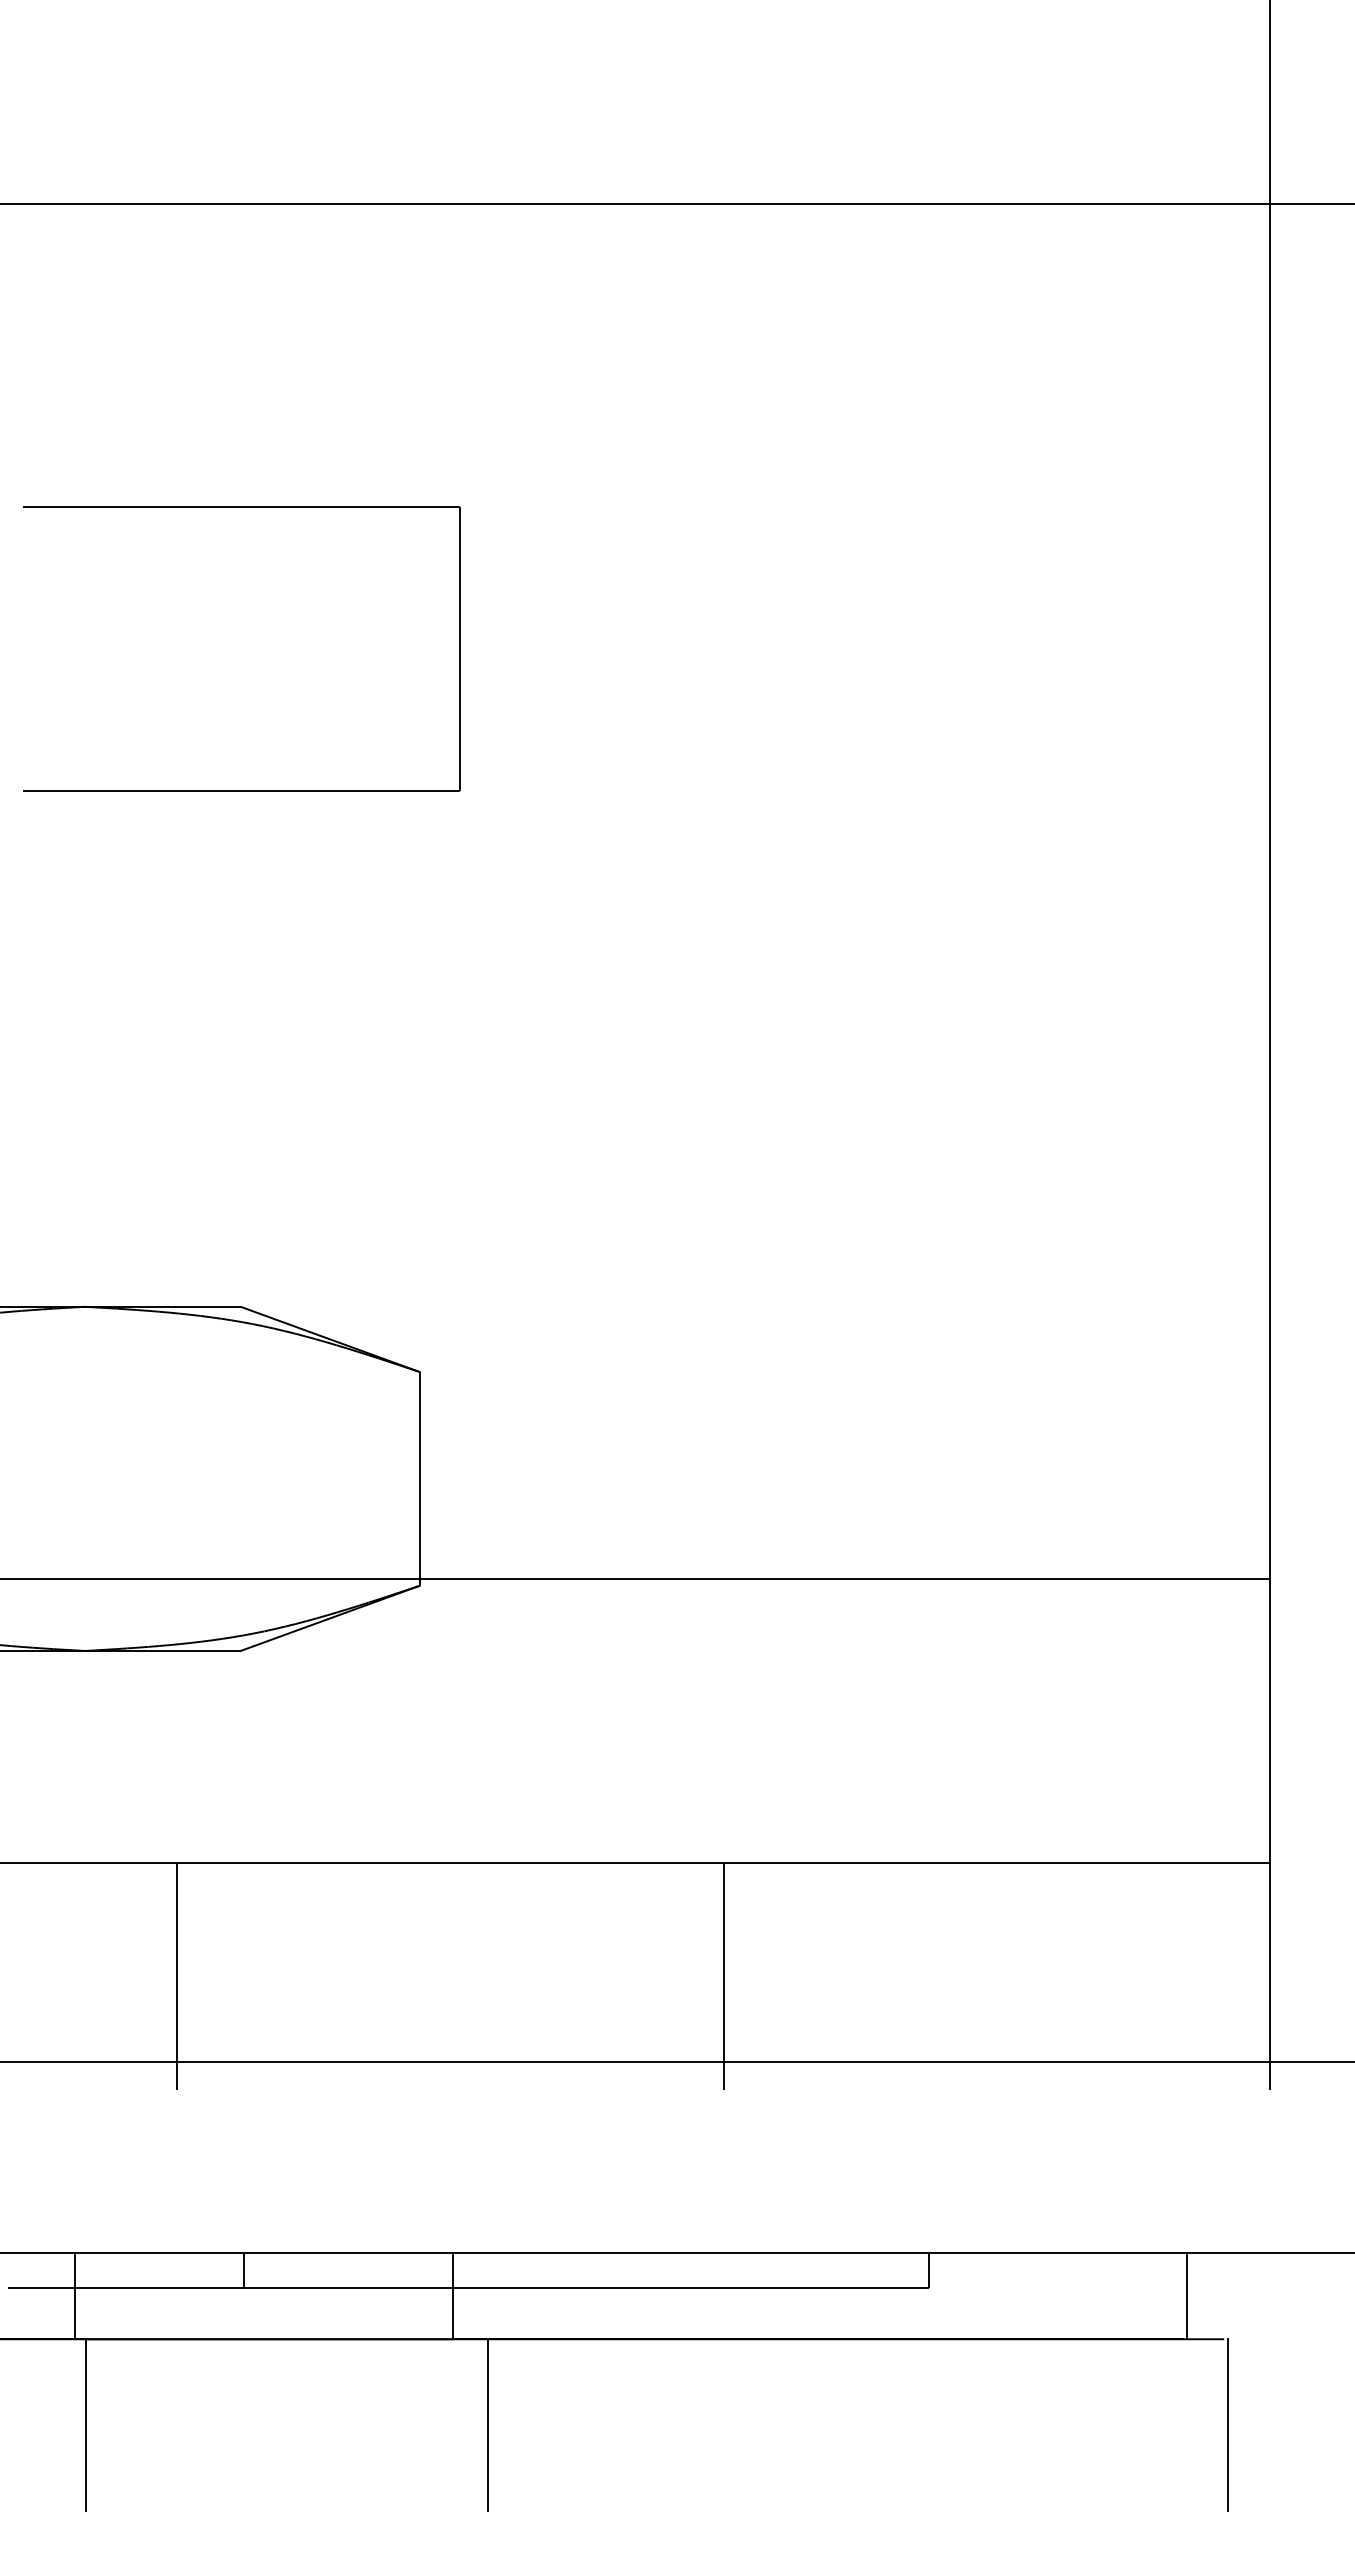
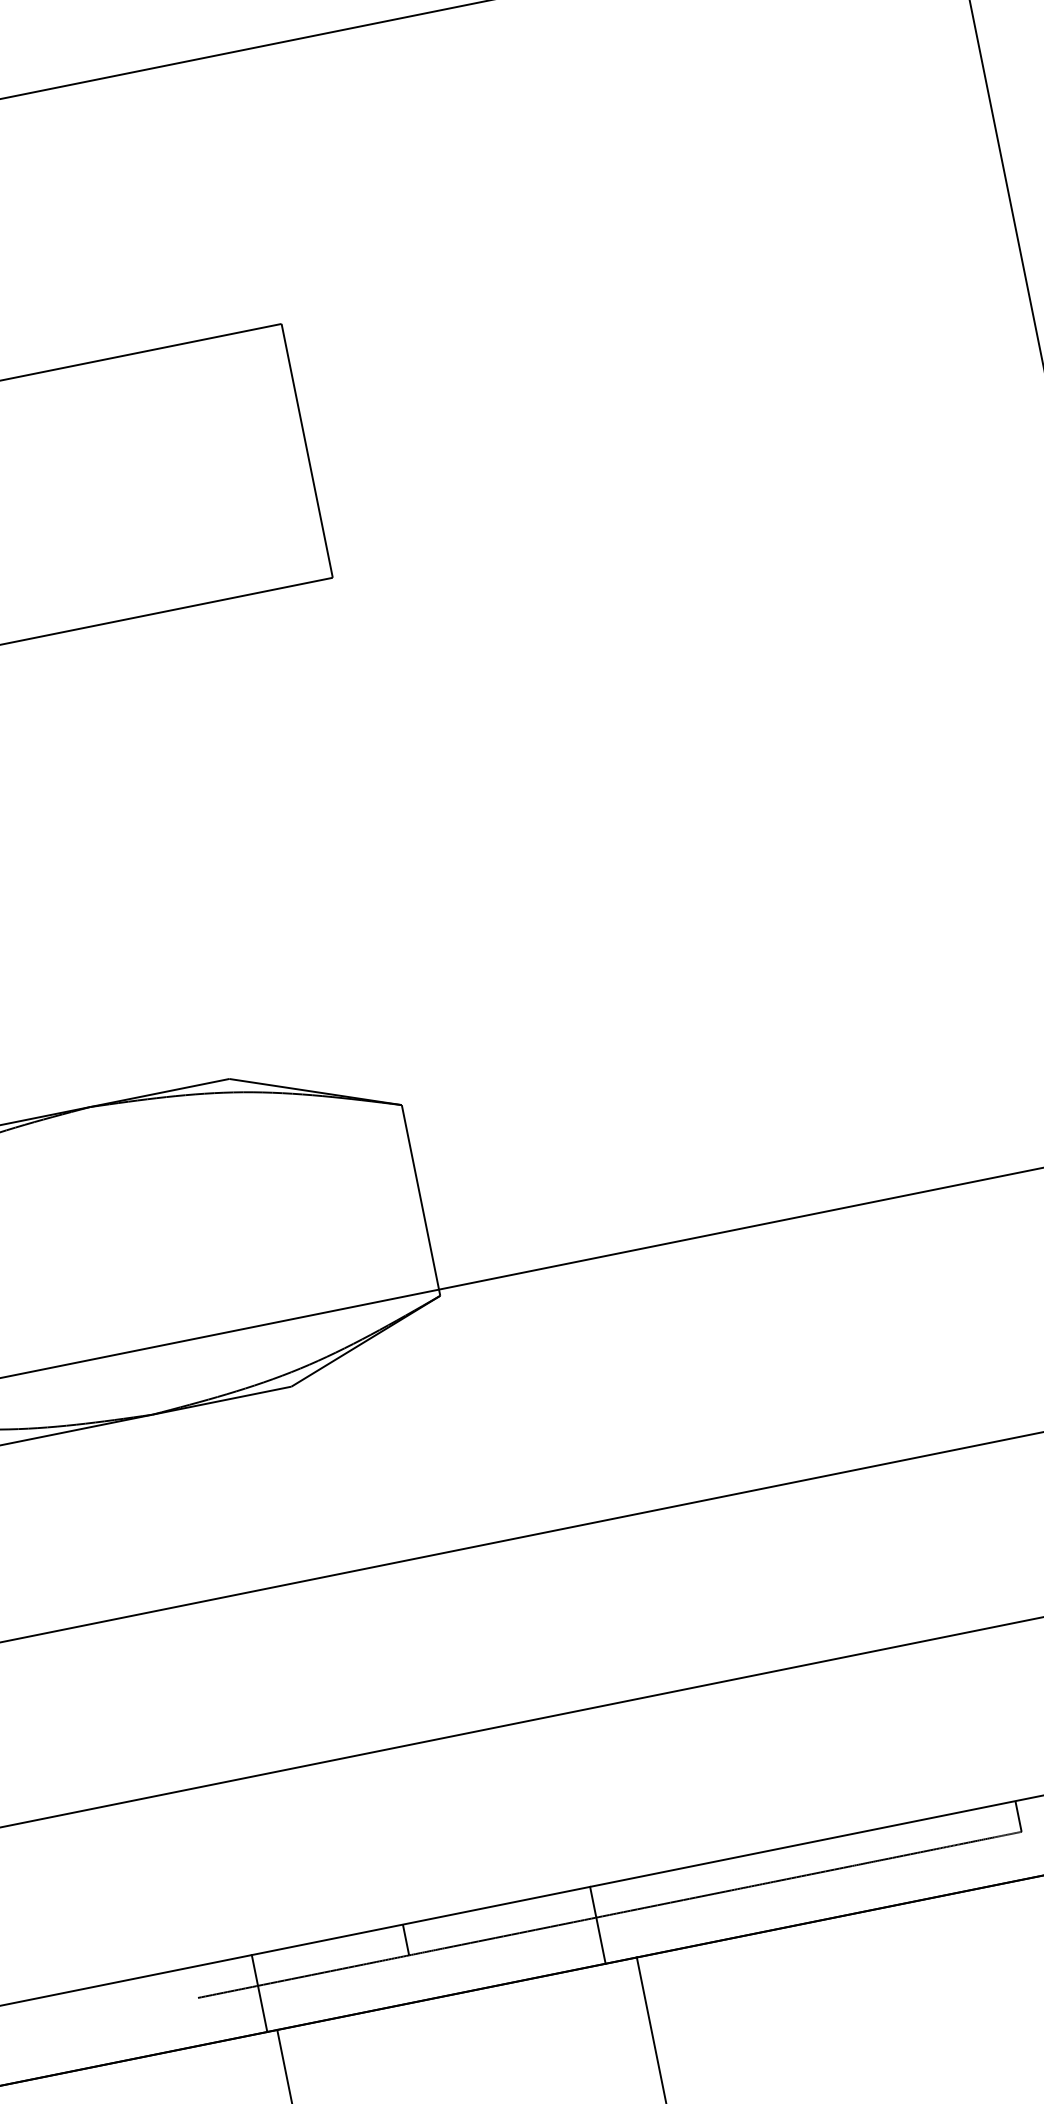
line: (177, 1976) -> (293, 1689), removed
line: (723, 1976) -> (781, 1590), removed

